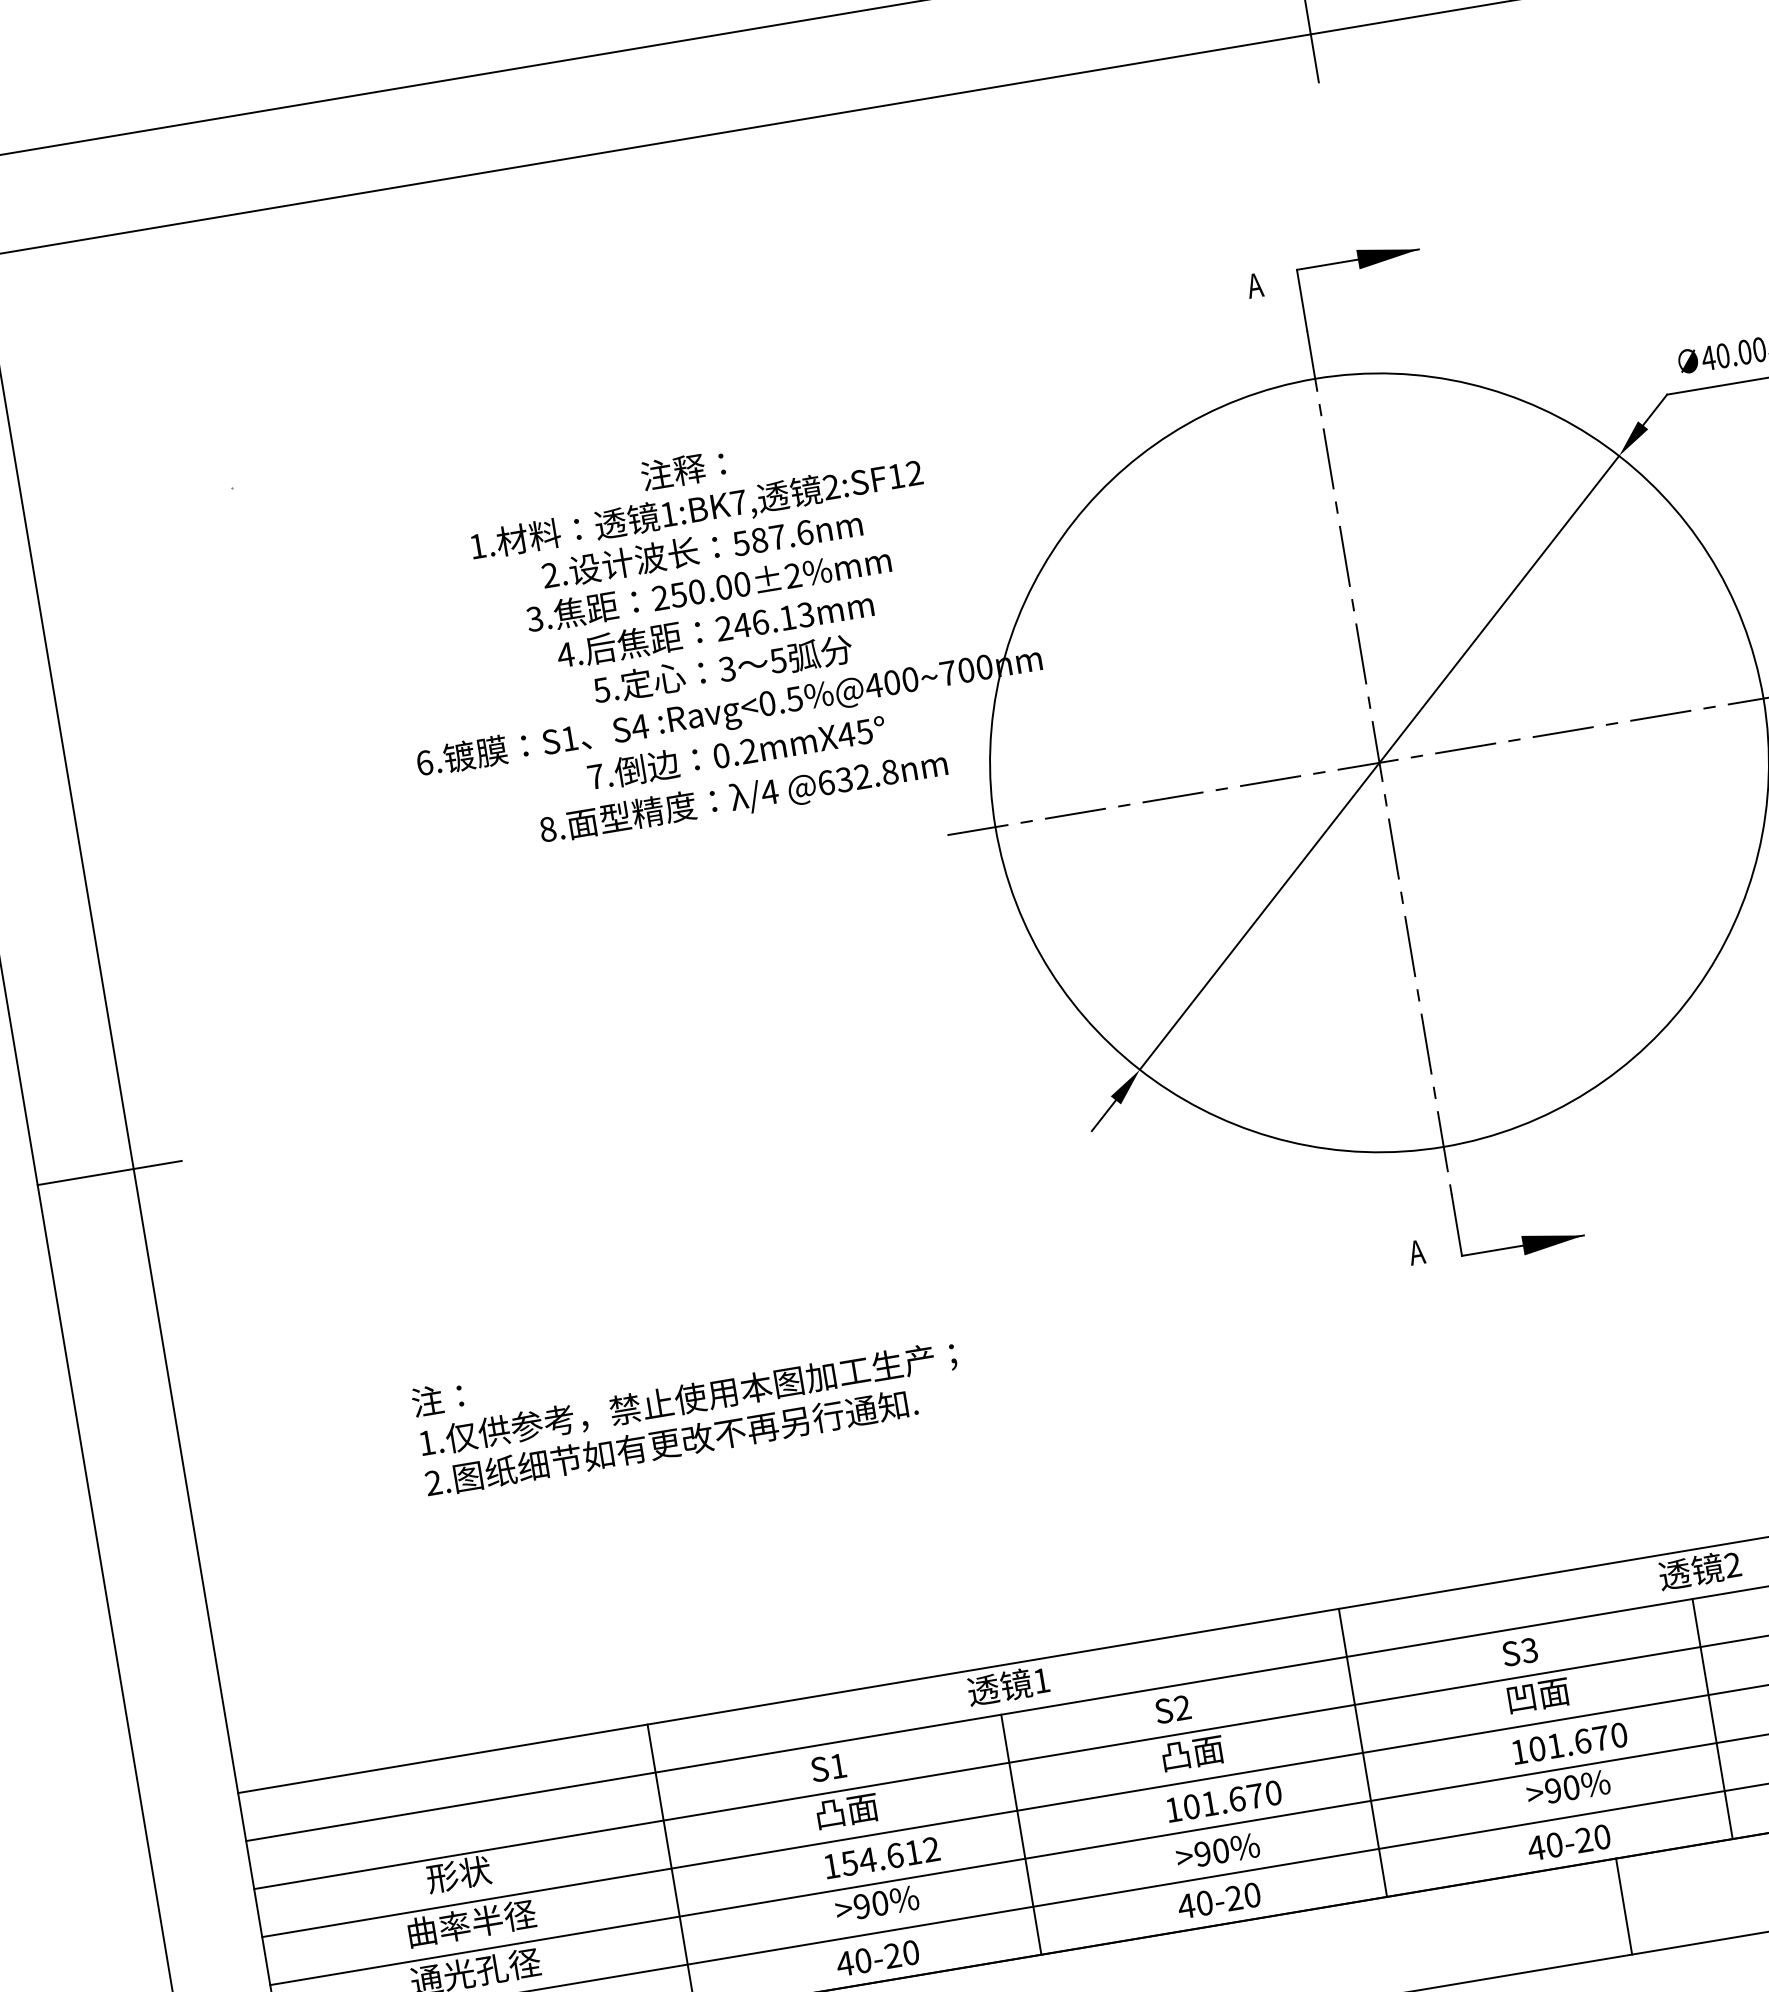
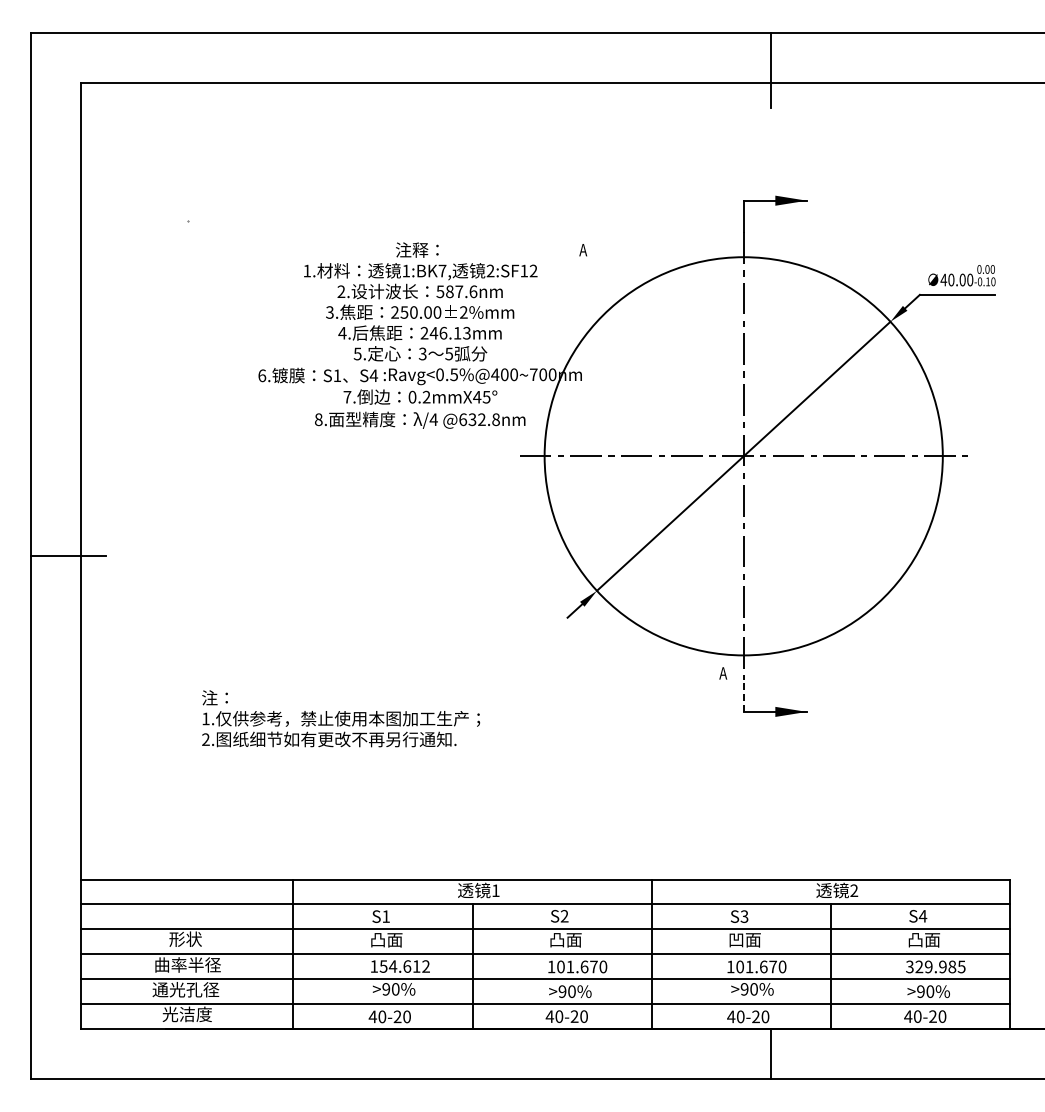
text: (1253, 286) -> (582, 250), moved
line: (1456, 1226) -> (743, 696), solid -> dashed
text: (1417, 1252) -> (723, 673), moved

